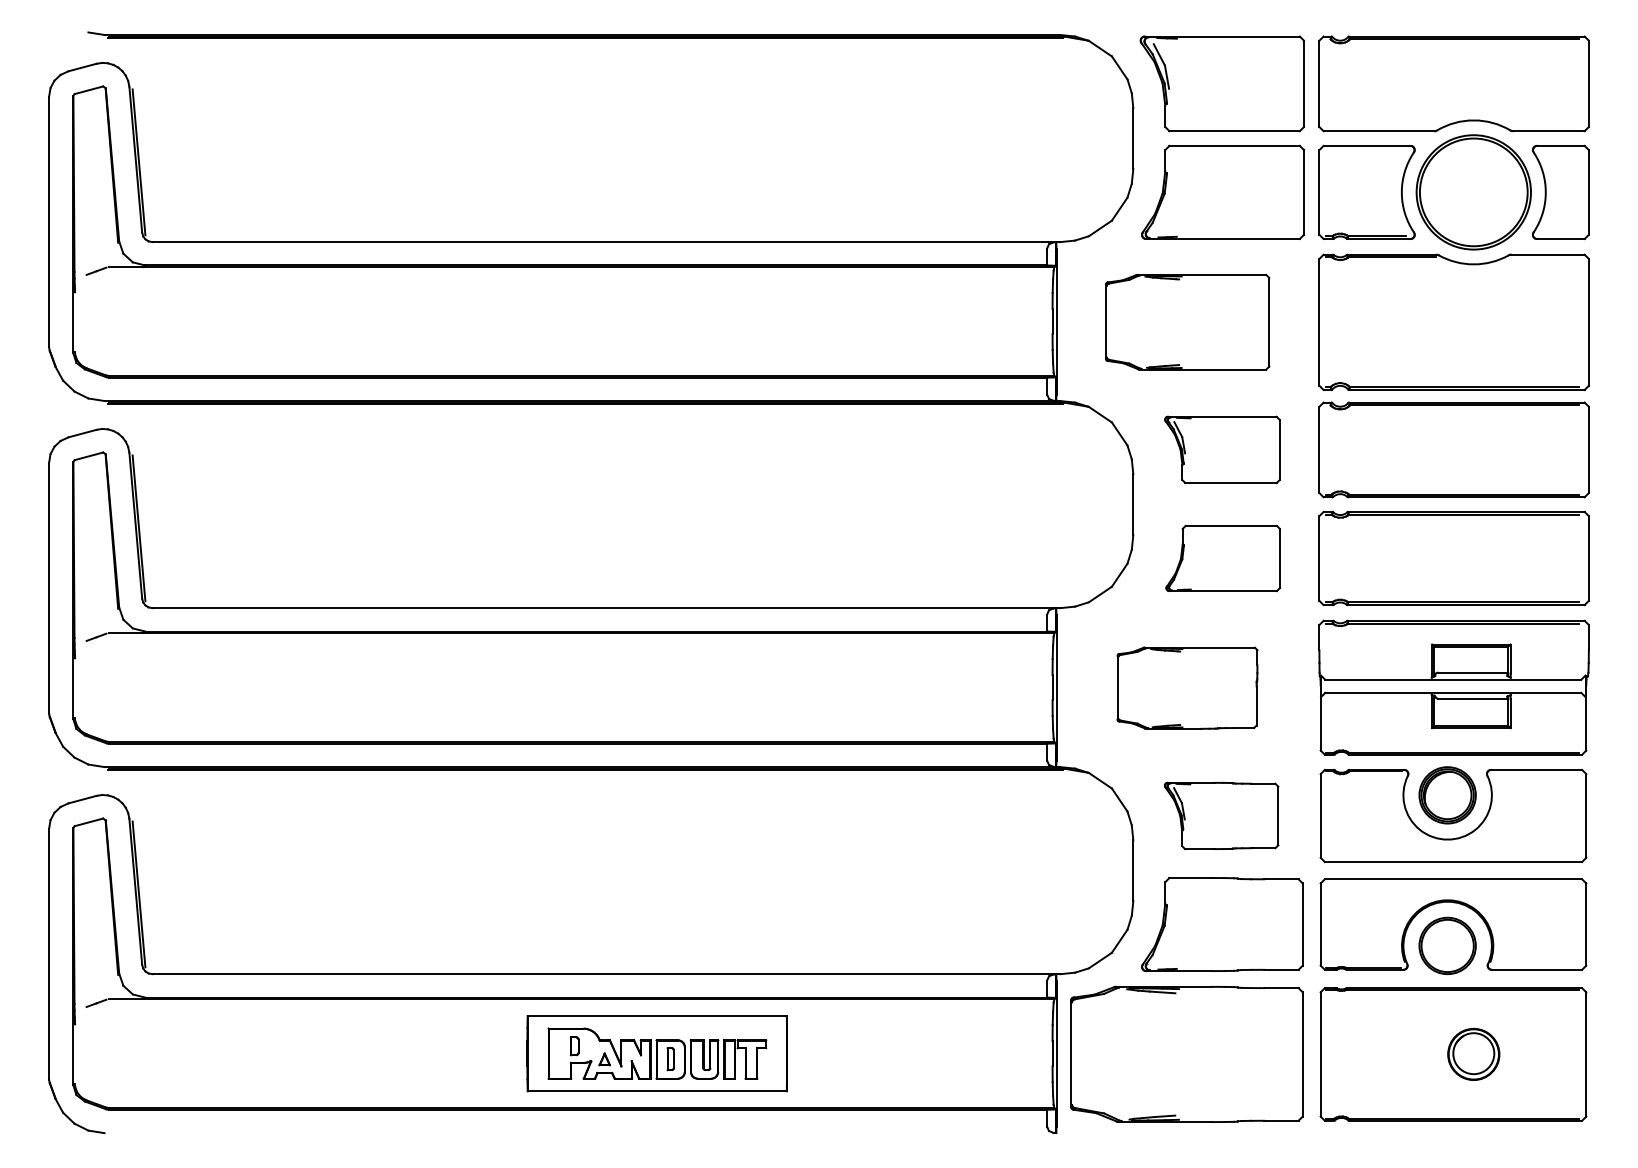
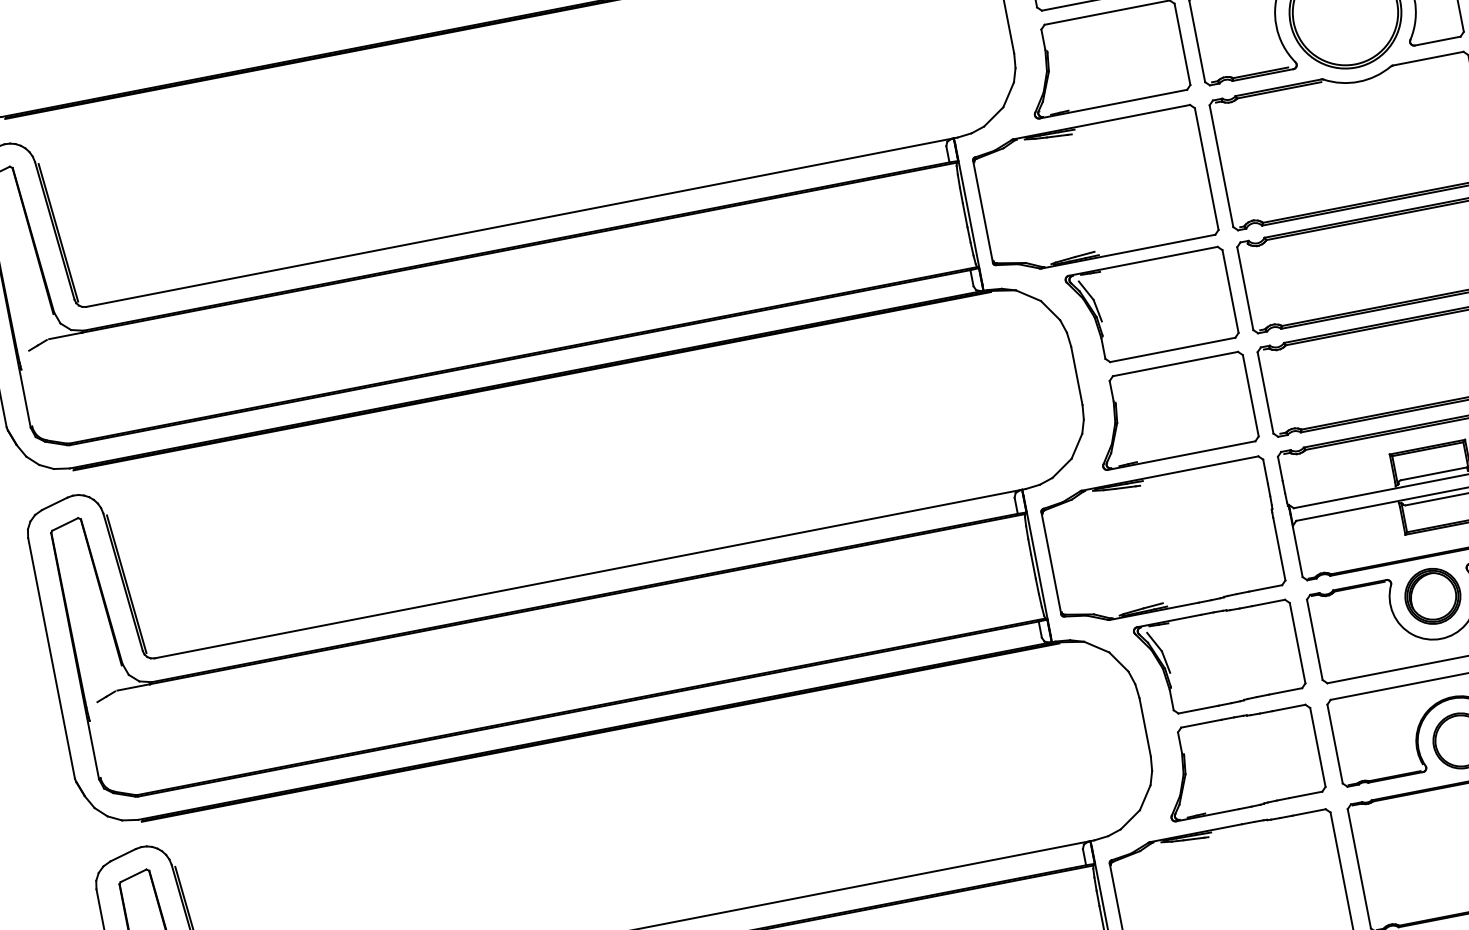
part: (1187, 321) -> (1094, 190), size x1.43
part: (1222, 449) -> (1152, 306), size x1.43
part: (1223, 558) -> (1173, 410), size x1.43
part: (1187, 687) -> (1163, 541), size x1.67
part: (1221, 815) -> (1219, 657), size x1.43

